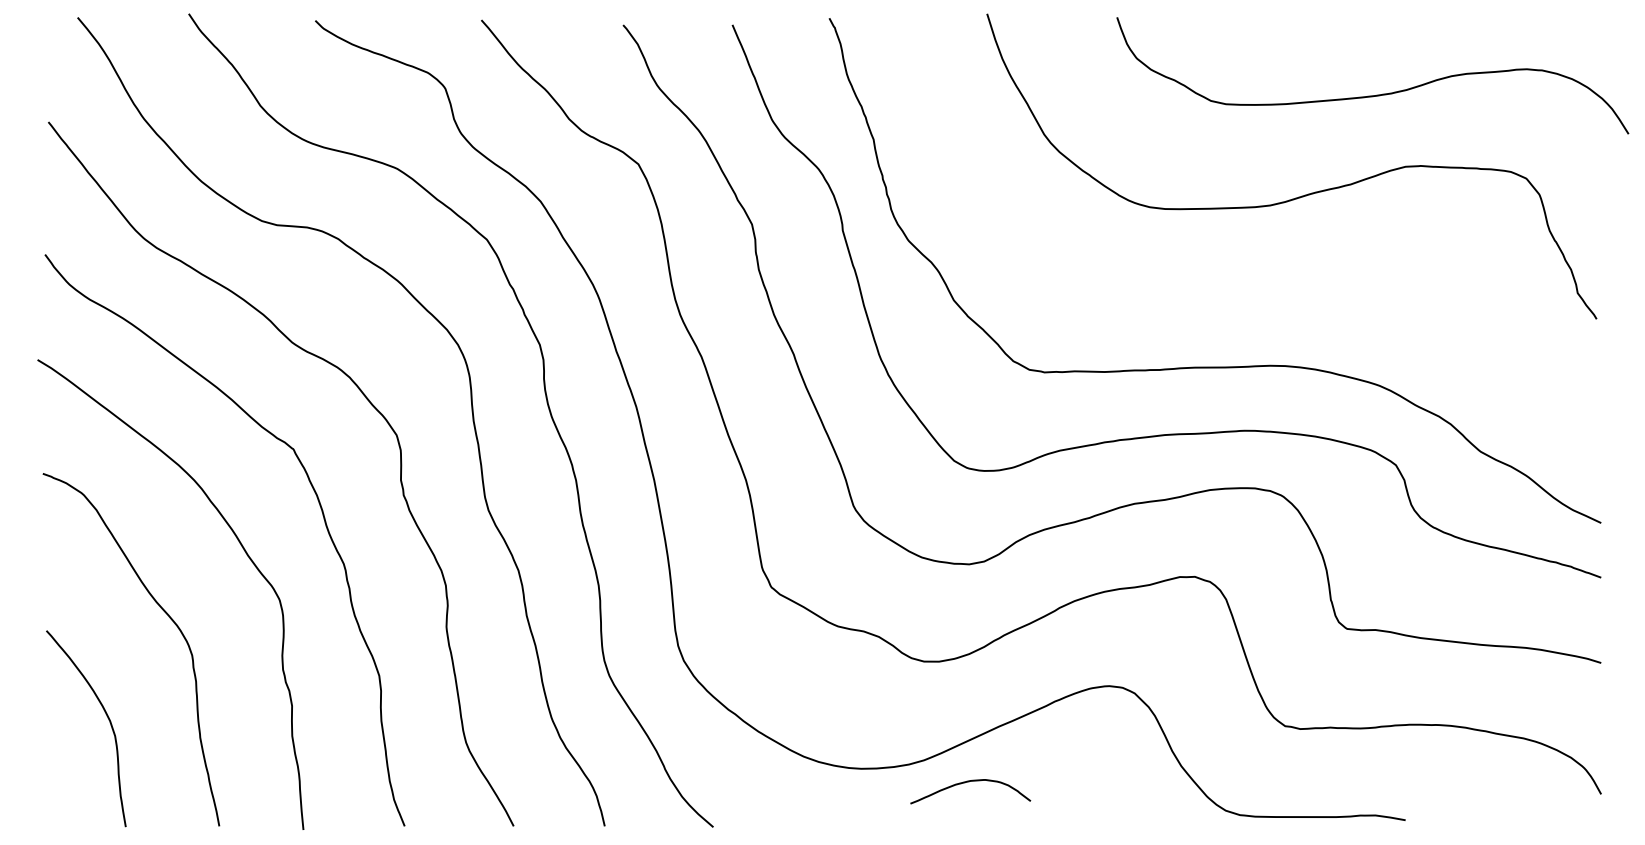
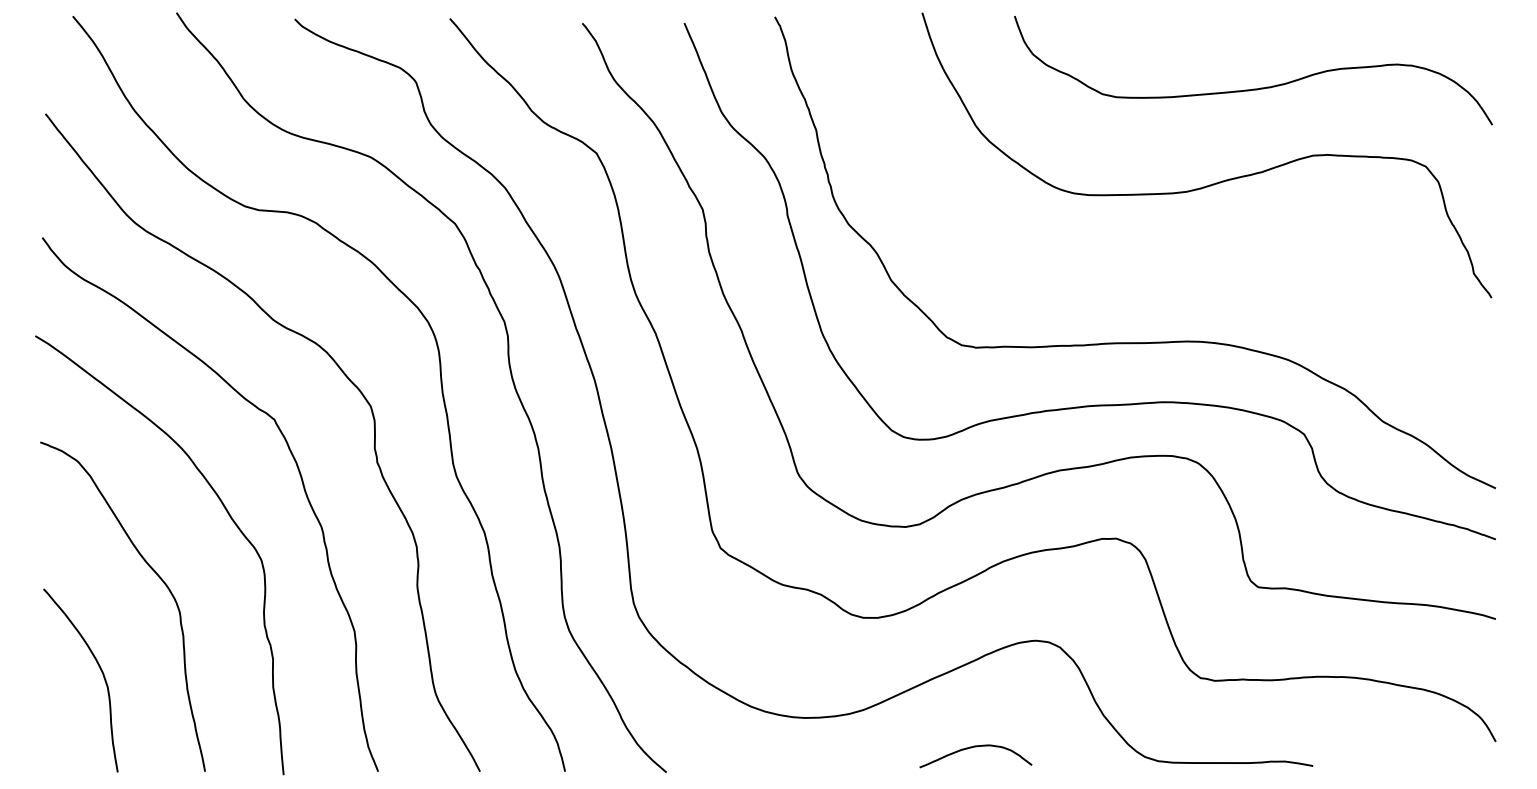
curve: (1372, 94) -> (1253, 88), moved
curve: (965, 783) -> (971, 748), moved

